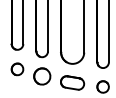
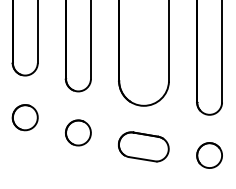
part: (41, 76) -> (76, 132), size x0.71

